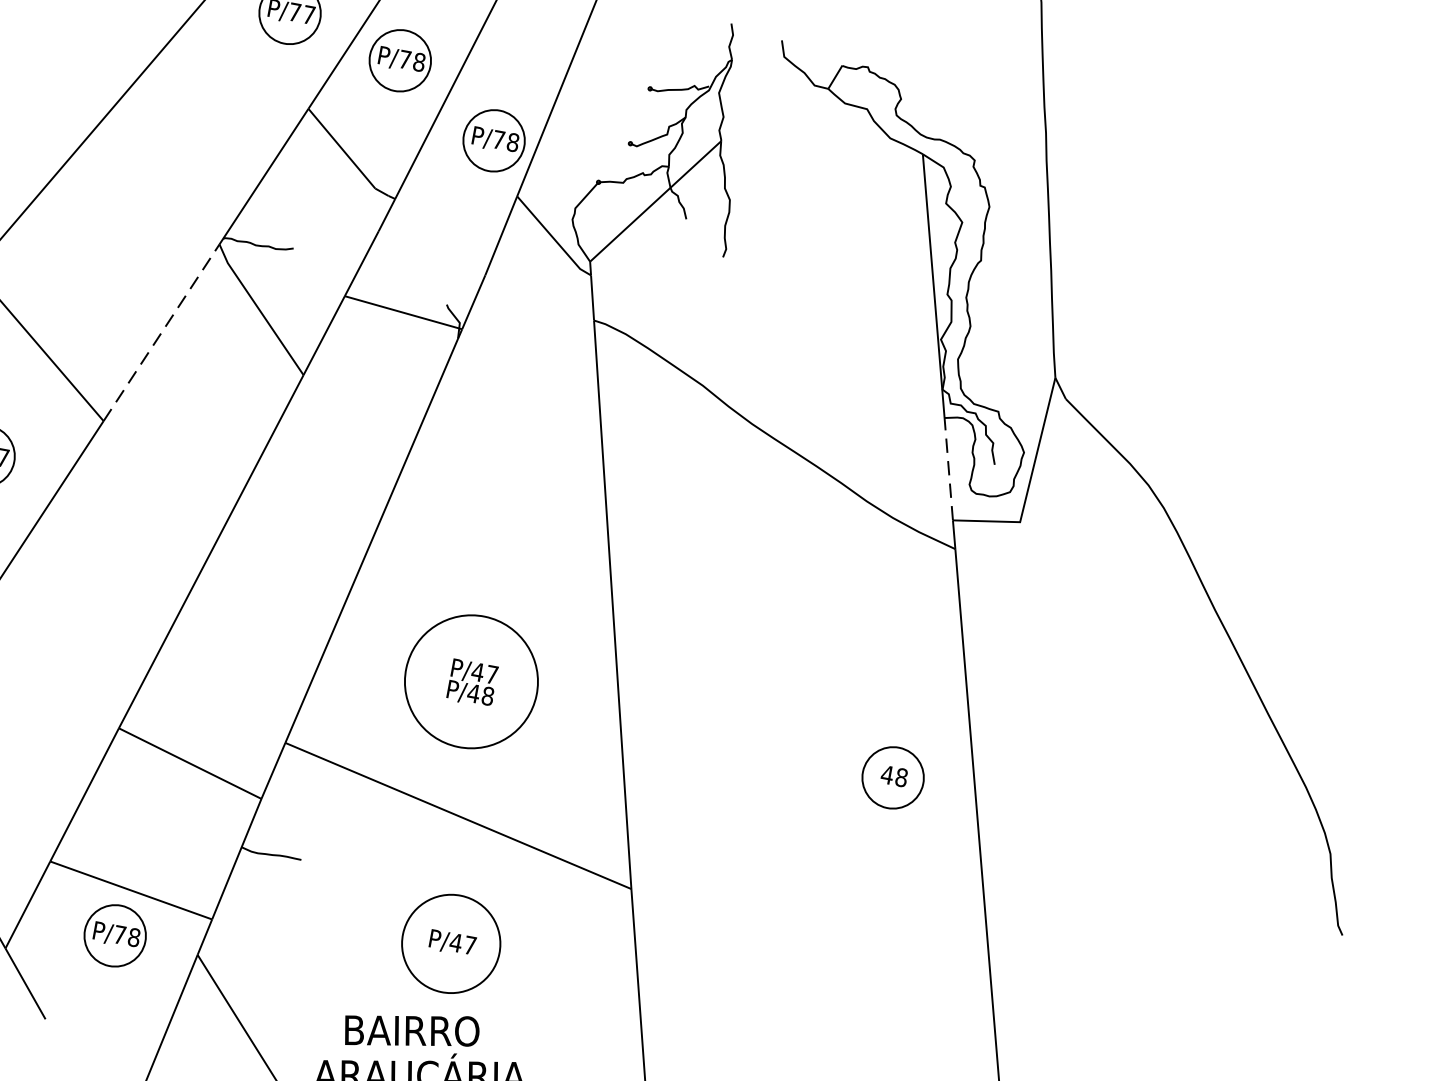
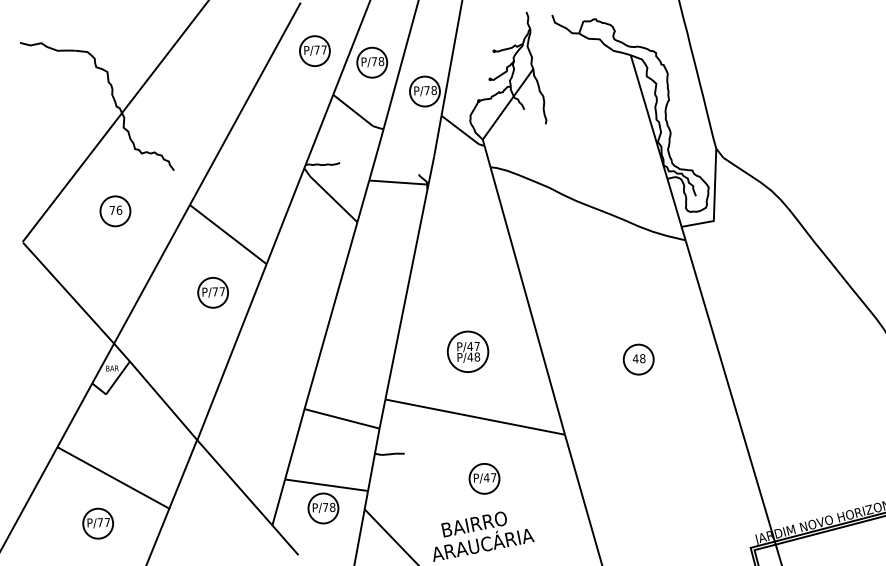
line: (161, 331) -> (285, 215), dashed -> solid
line: (948, 468) -> (674, 202), dashed -> solid
circle: (470, 680) -> (467, 351), size x0.62
part: (892, 777) -> (638, 359), moved
circle: (451, 943) -> (484, 478), size x0.62

